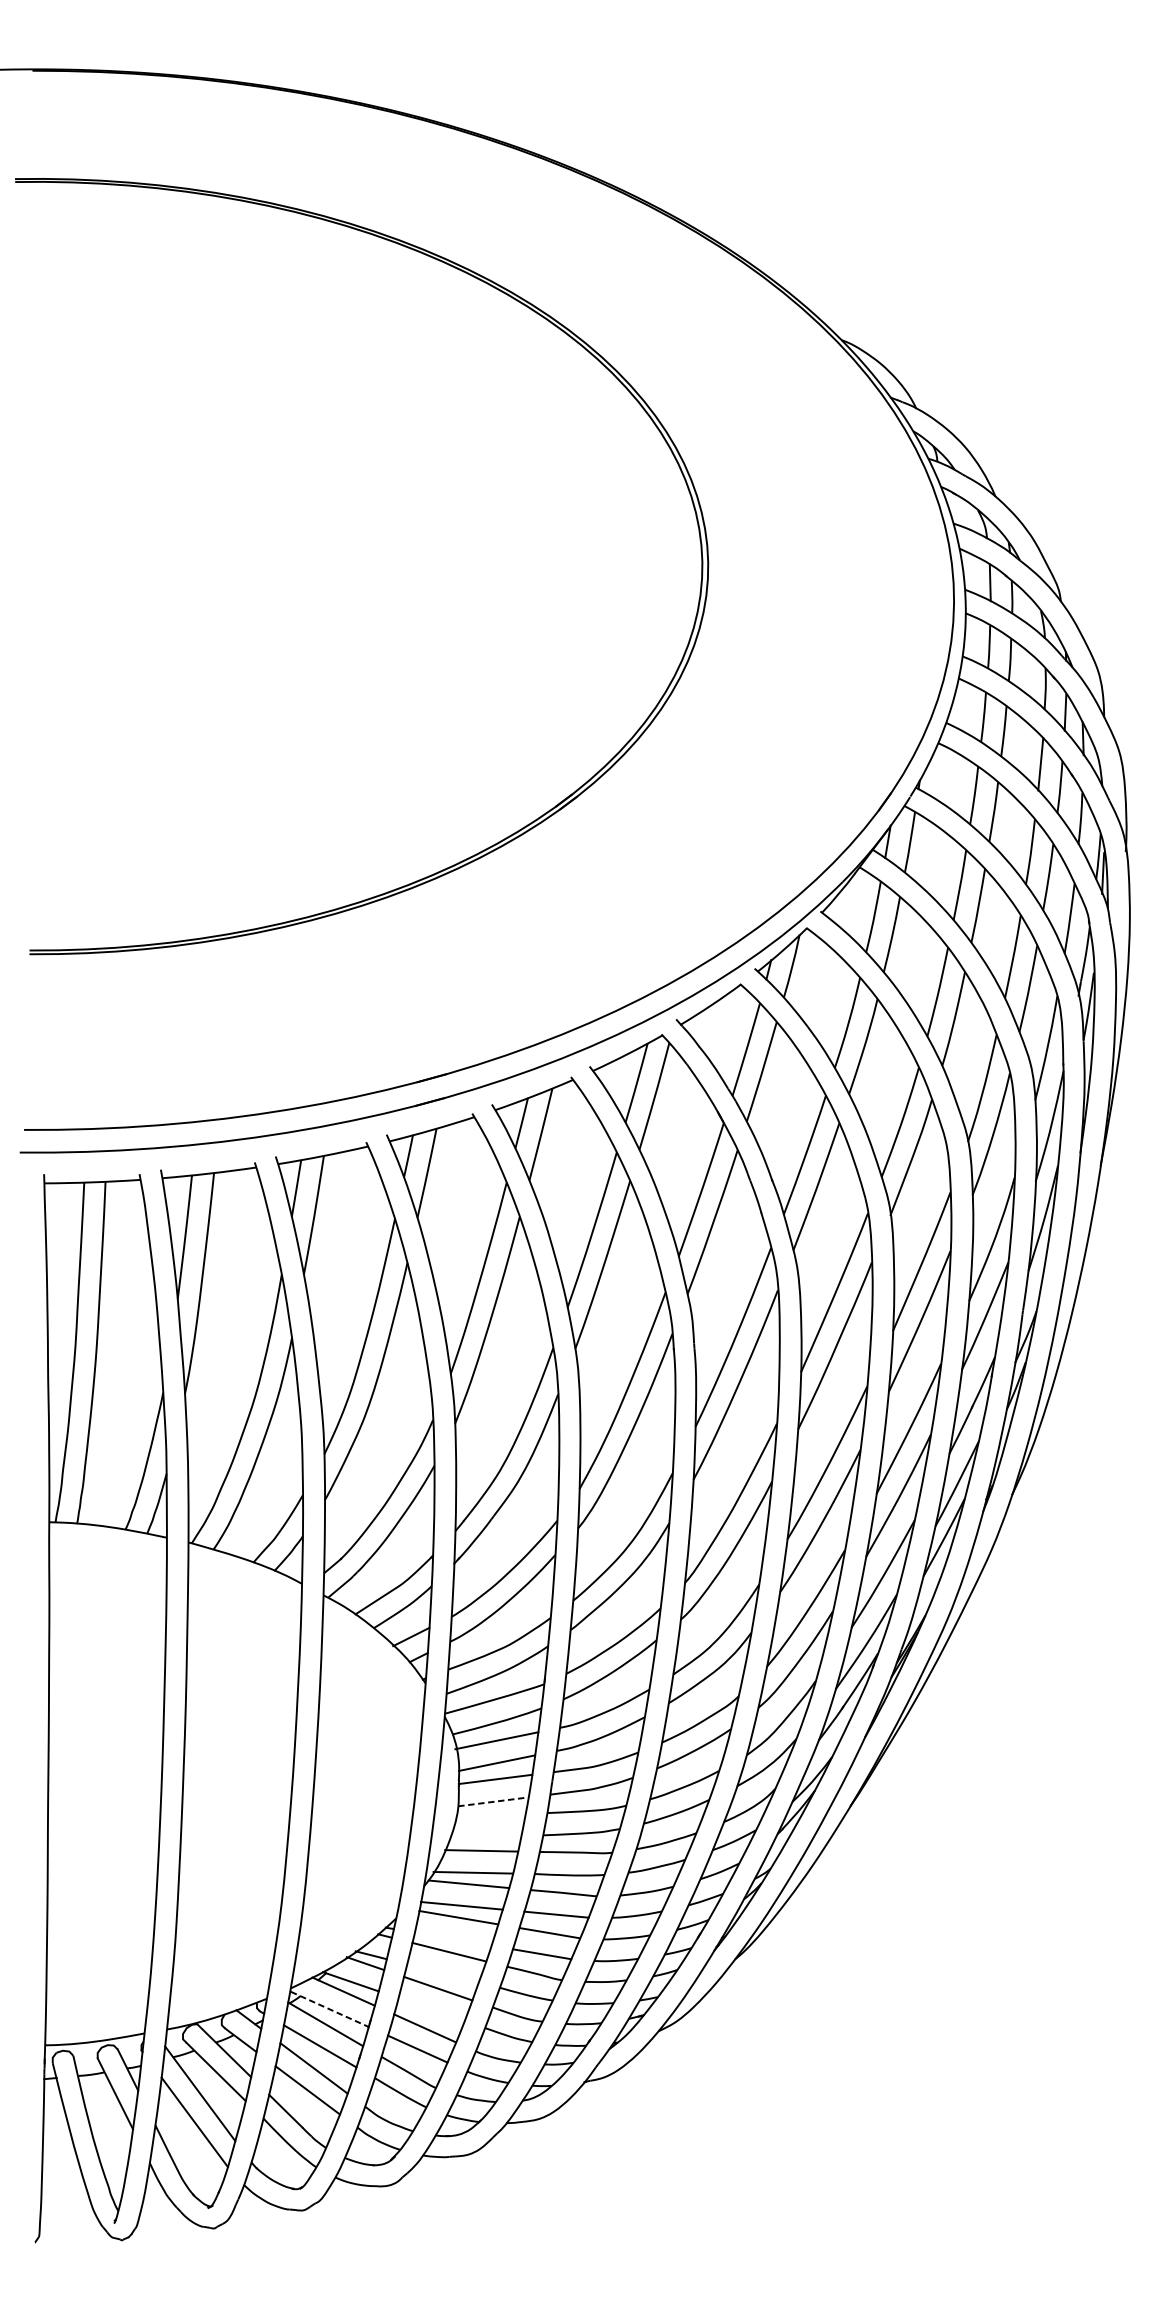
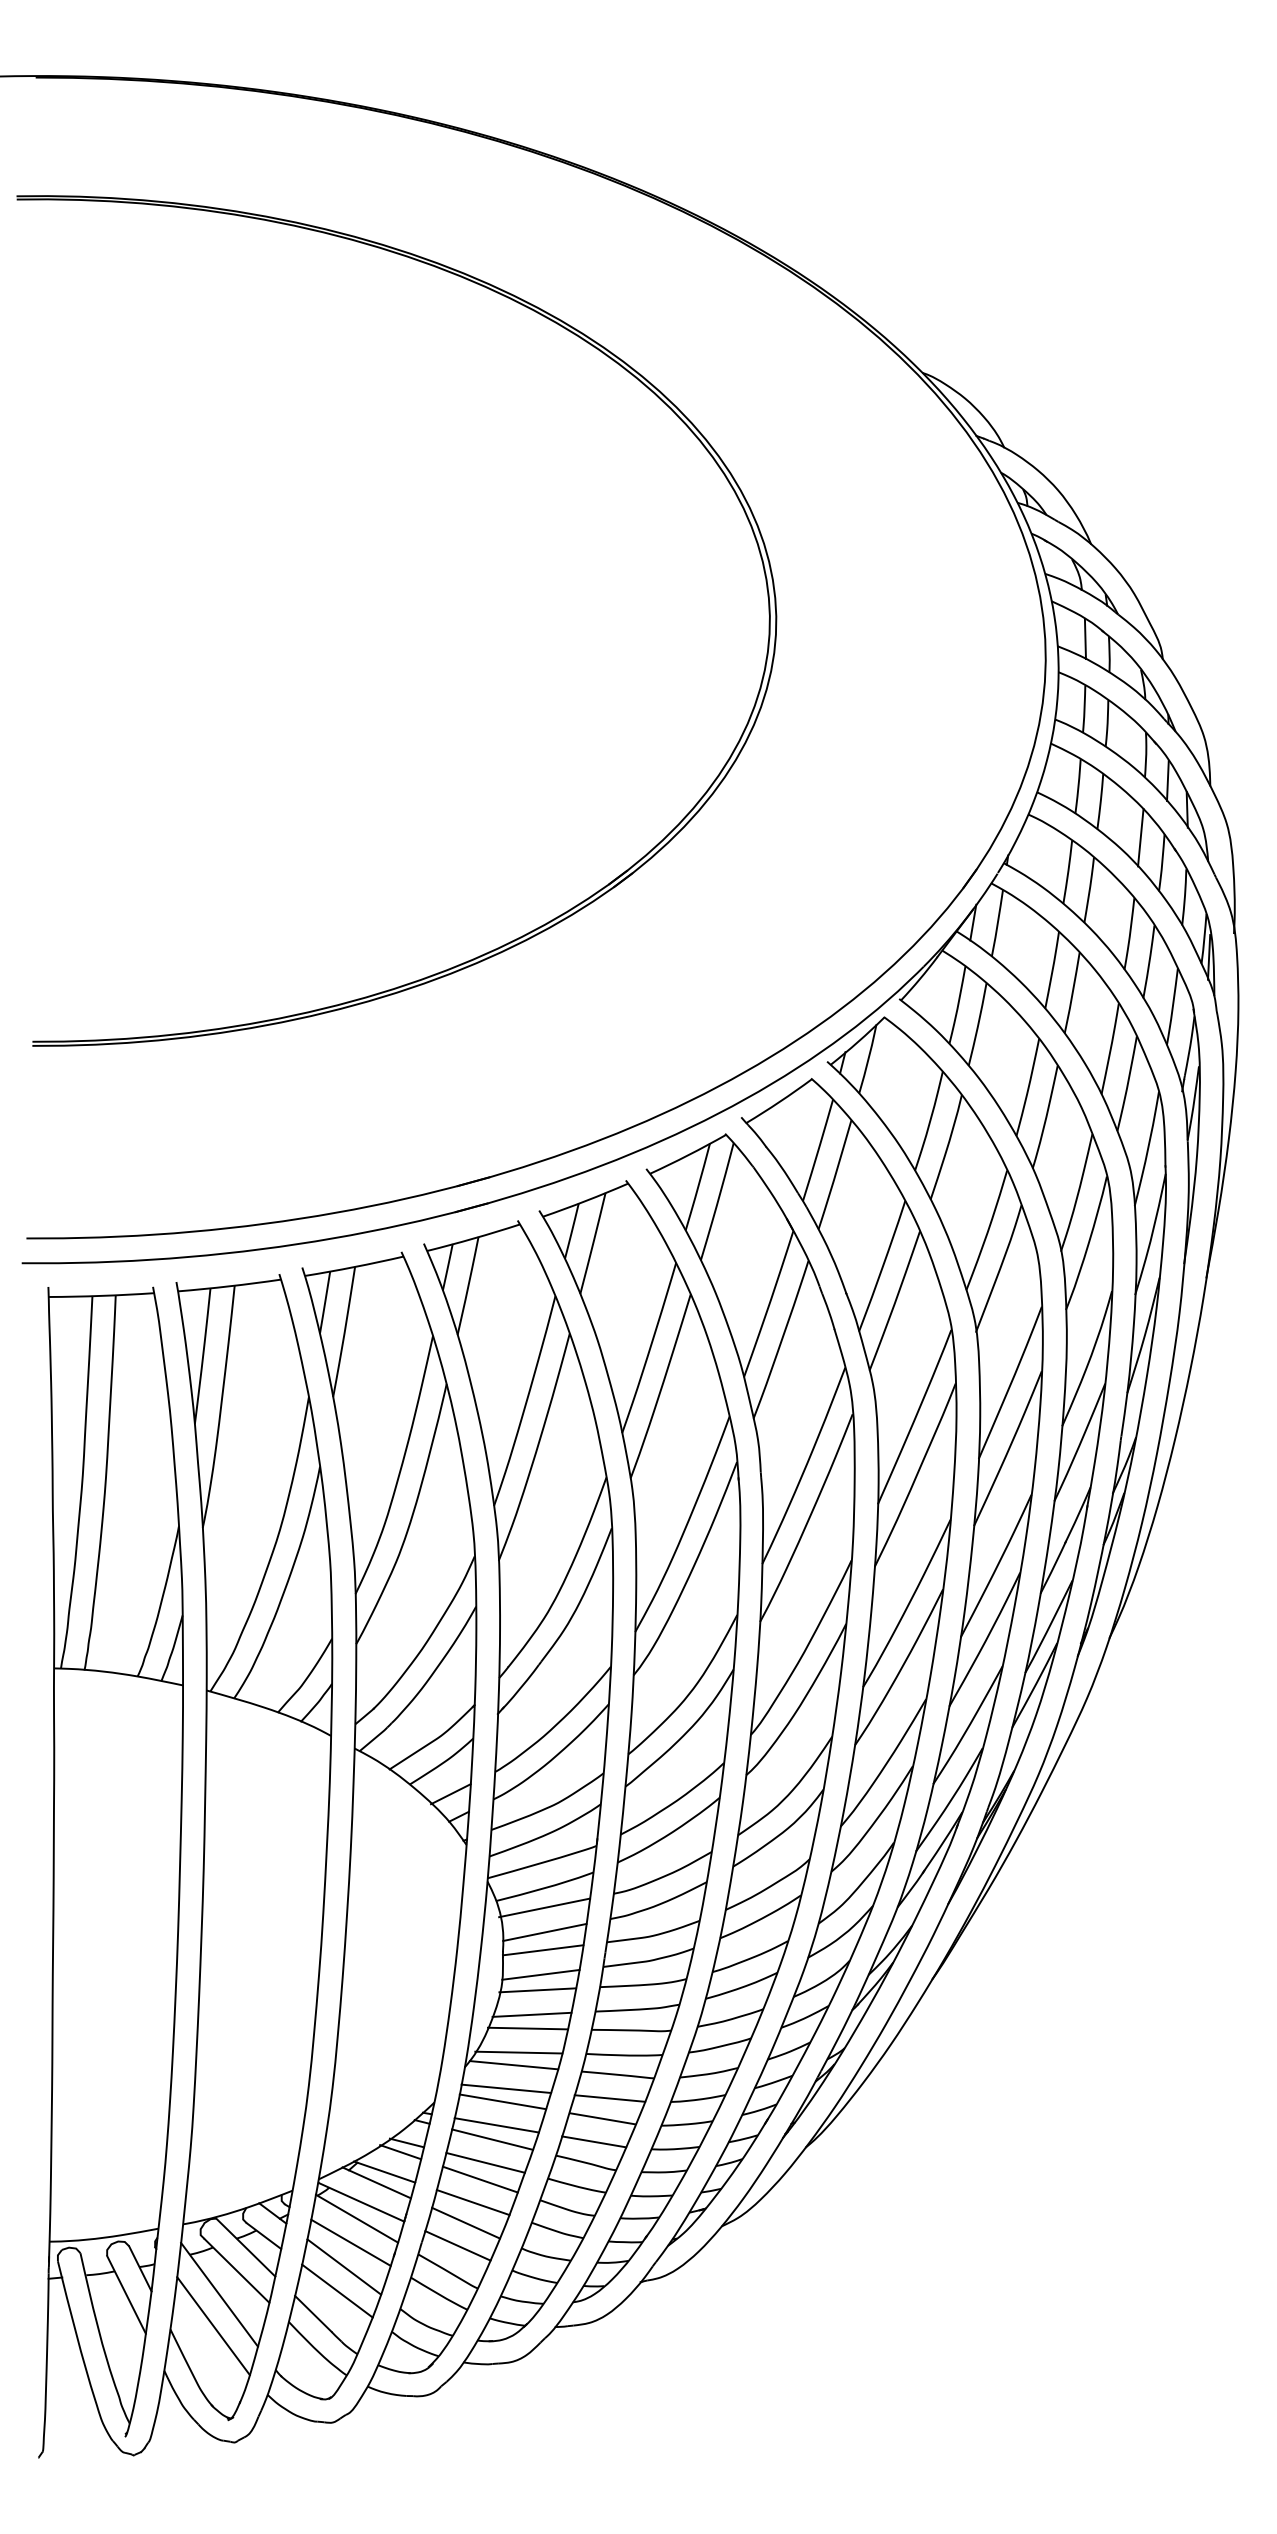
line: (493, 1801) -> (540, 1974), dashed -> solid
line: (490, 1816) -> (537, 1990), added
line: (484, 1838) -> (531, 2014), added
line: (452, 1939) -> (496, 2125), added
line: (442, 1973) -> (485, 2162), added
line: (329, 2009) -> (361, 2202), dashed -> solid
line: (431, 2009) -> (472, 2202), added

